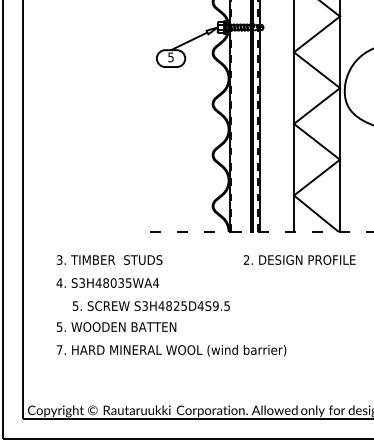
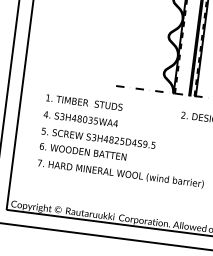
text: (59, 259) -> (48, 97), 3. -> 1.
text: (150, 305) -> (98, 137), moved
text: (59, 326) -> (41, 146), 5. -> 6.

